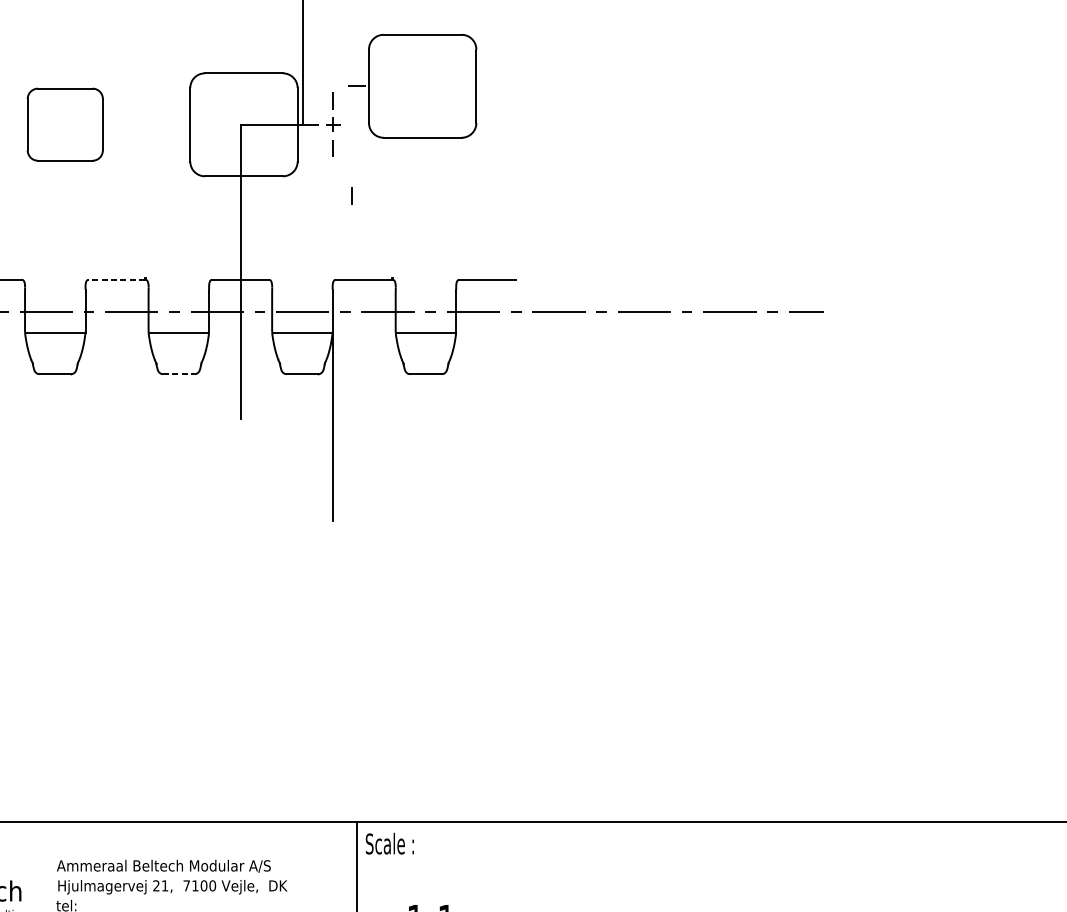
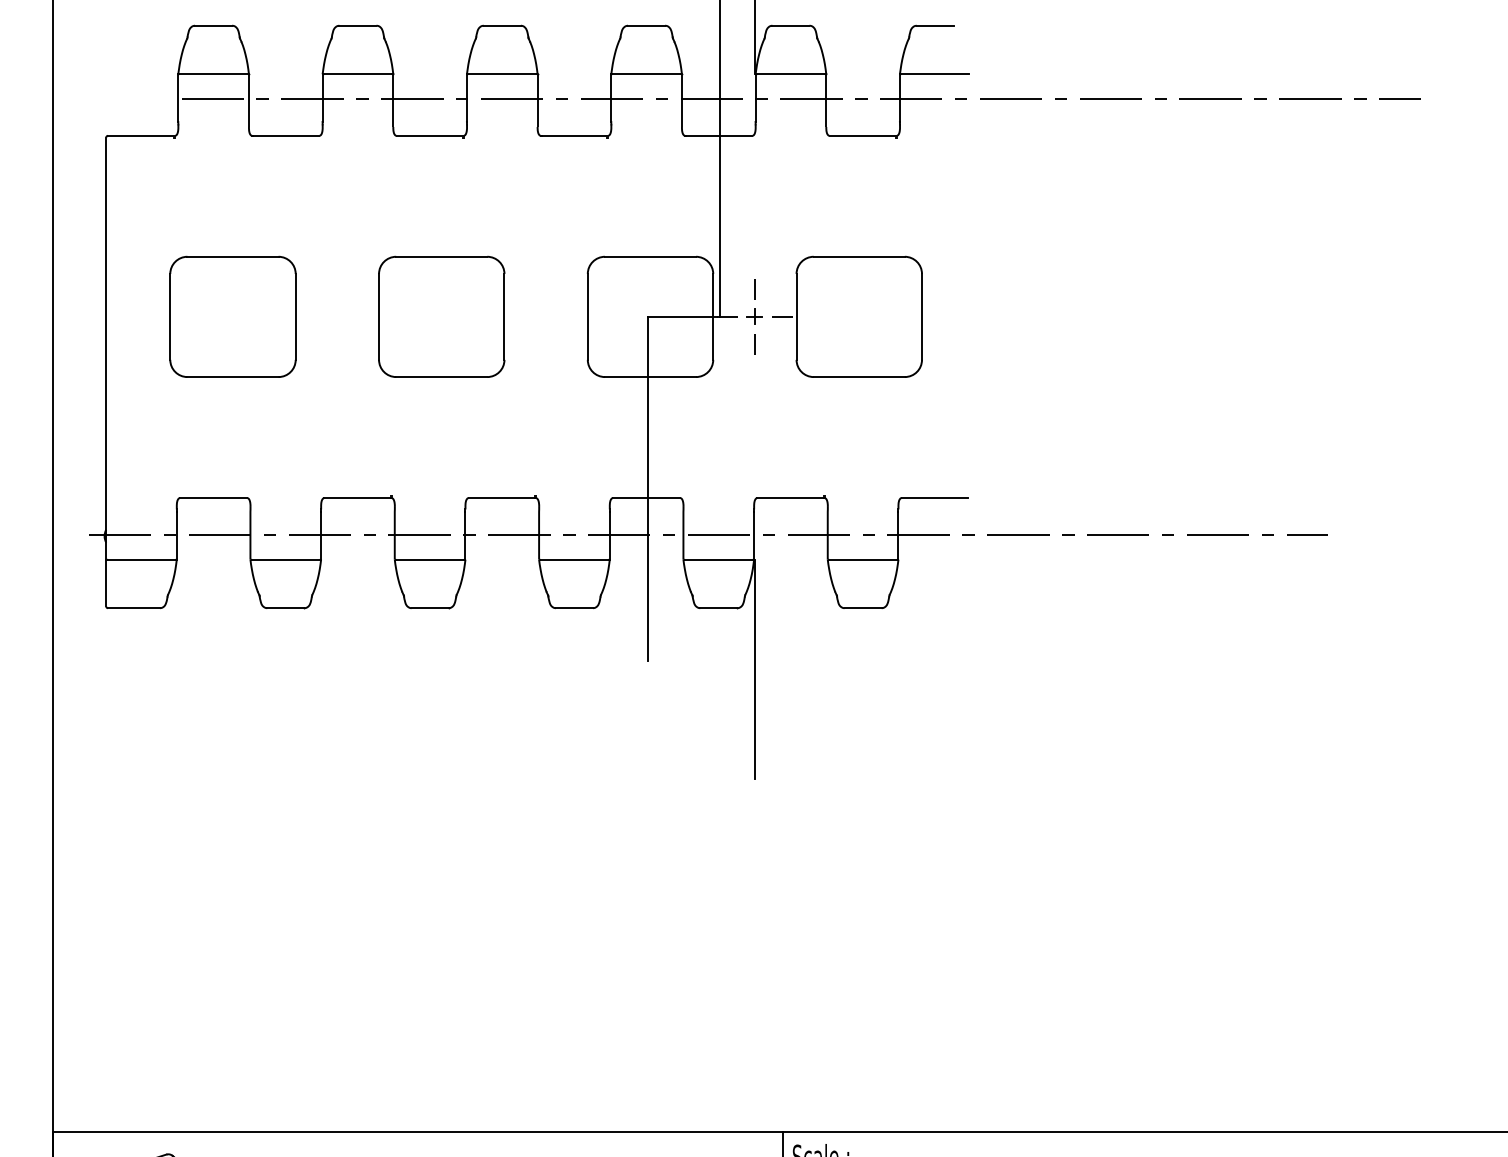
part: (412, 85) -> (847, 316), moved
part: (65, 124) -> (441, 316), size x1.43
line: (351, 196) -> (776, 400), removed
line: (116, 280) -> (501, 498), dashed -> solid
line: (178, 374) -> (574, 608), dashed -> solid

